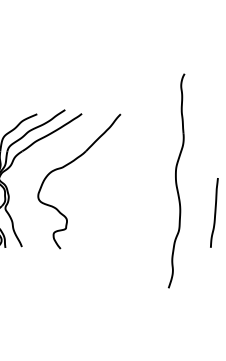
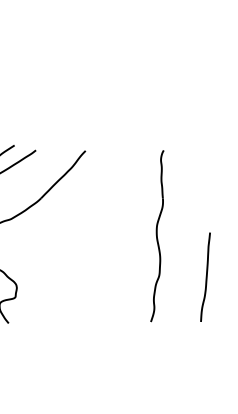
part: (176, 180) -> (157, 235), size x0.62

